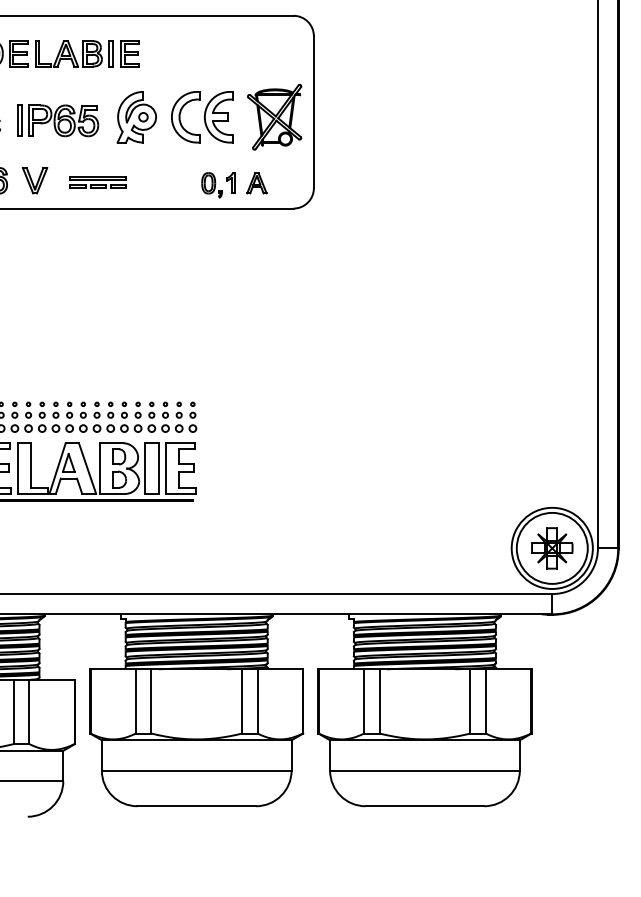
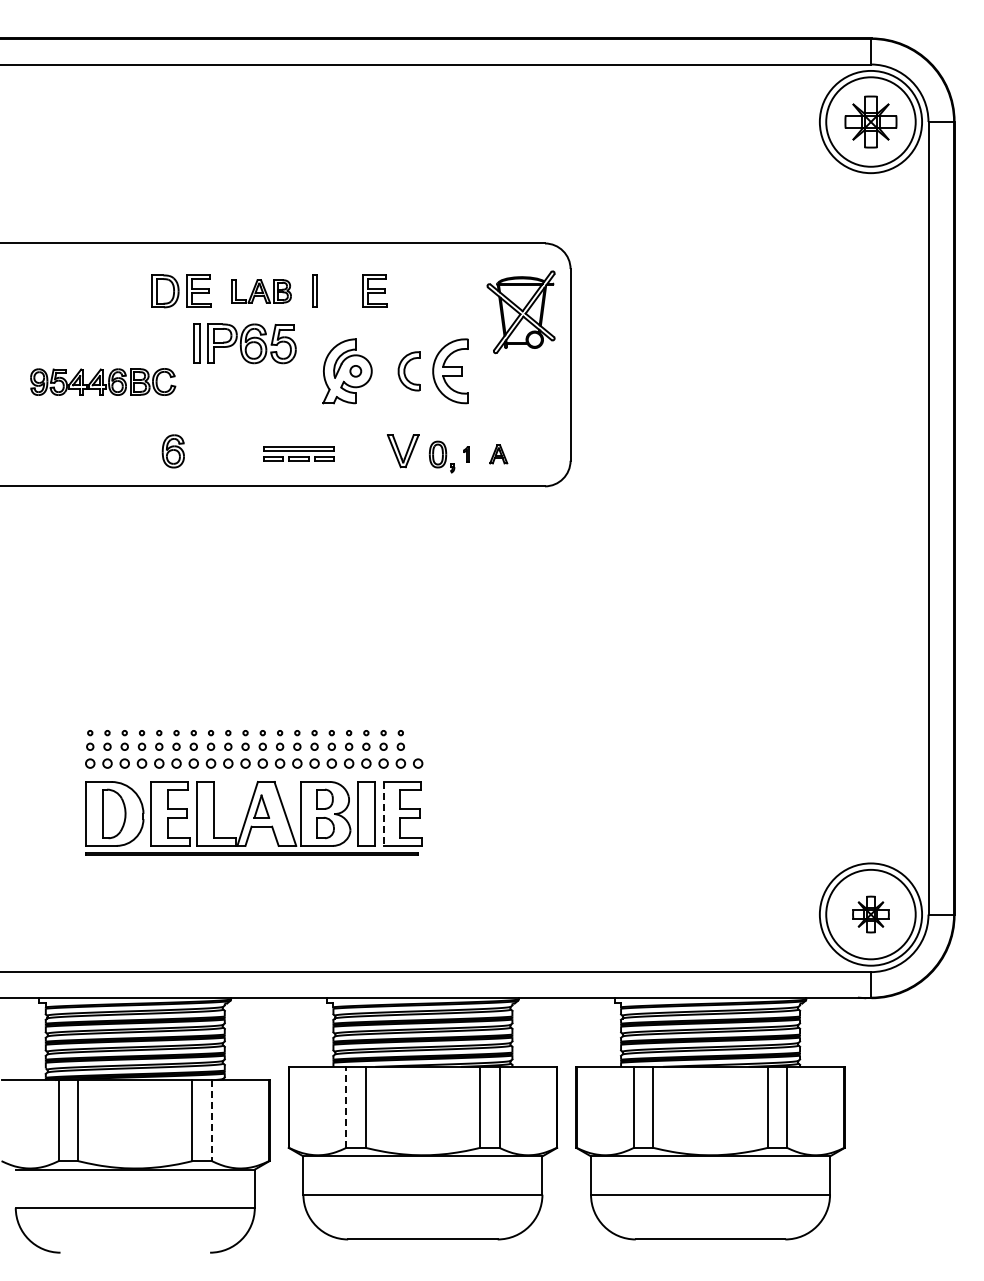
part: (68, 53) -> (261, 291), size x0.7
part: (129, 53) -> (374, 290), moved
part: (185, 117) -> (408, 371), size x0.6
part: (274, 117) -> (520, 312), moved
part: (57, 120) -> (244, 343), moved
part: (35, 180) -> (403, 451), moved
part: (231, 183) -> (466, 454), size x0.6
part: (256, 183) -> (498, 454), size x0.7
part: (193, 410) -> (418, 740), removed
line: (165, 468) -> (383, 813), solid -> dashed
part: (551, 548) -> (870, 914), size x0.7
line: (136, 700) -> (346, 1106), solid -> dashed
line: (28, 712) -> (211, 1121), solid -> dashed

